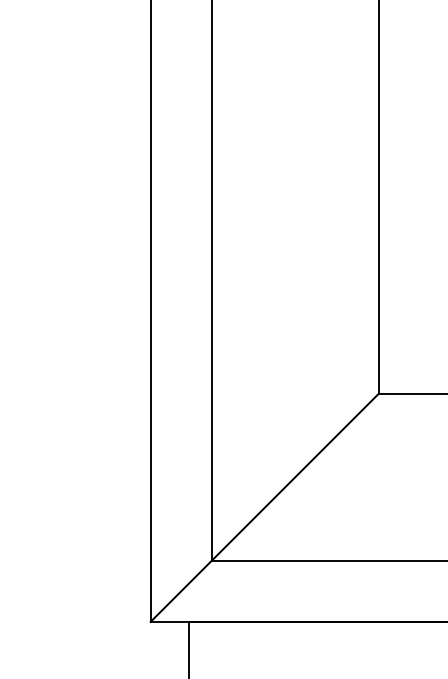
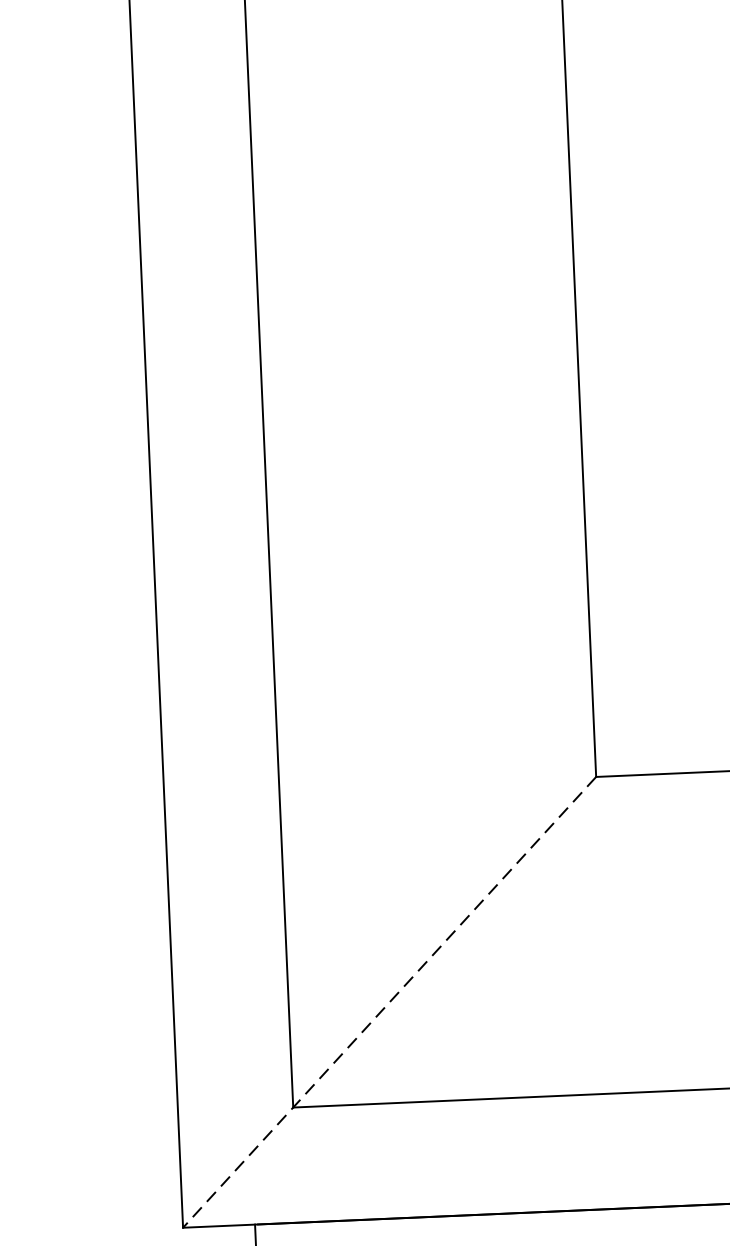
line: (264, 508) -> (389, 1003), solid -> dashed

